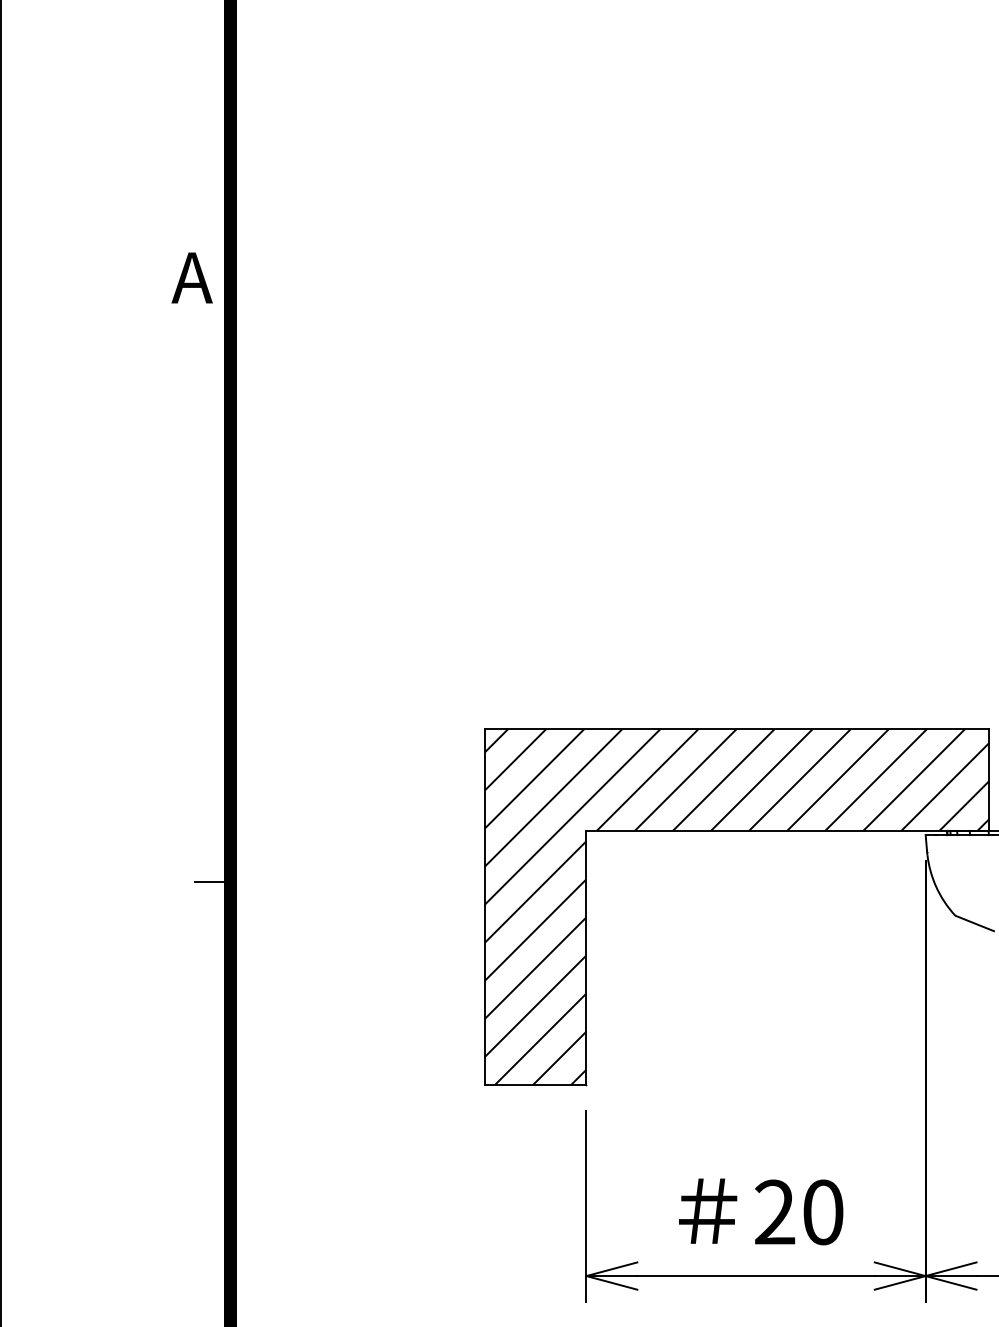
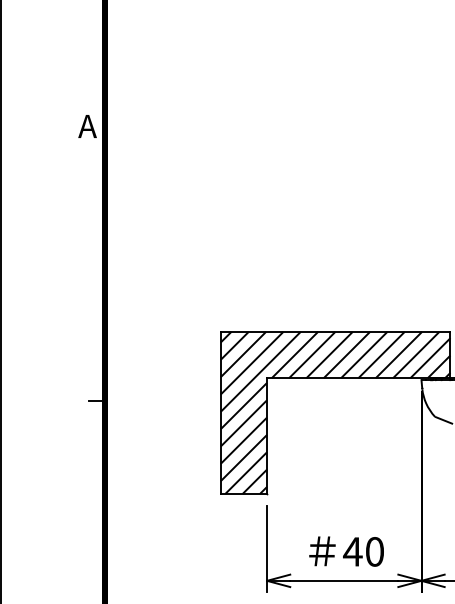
text: (774, 1211) -> (352, 551), 20 -> 40

